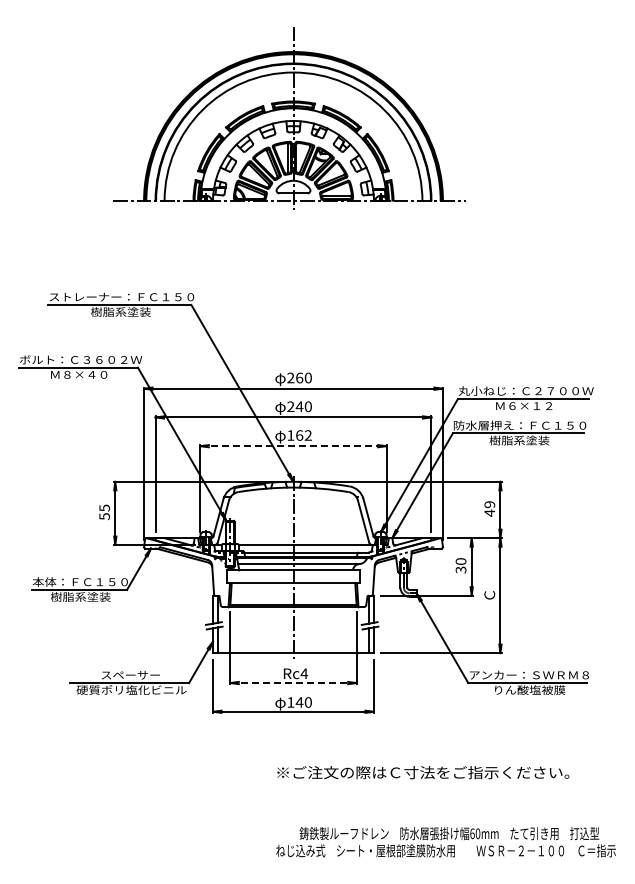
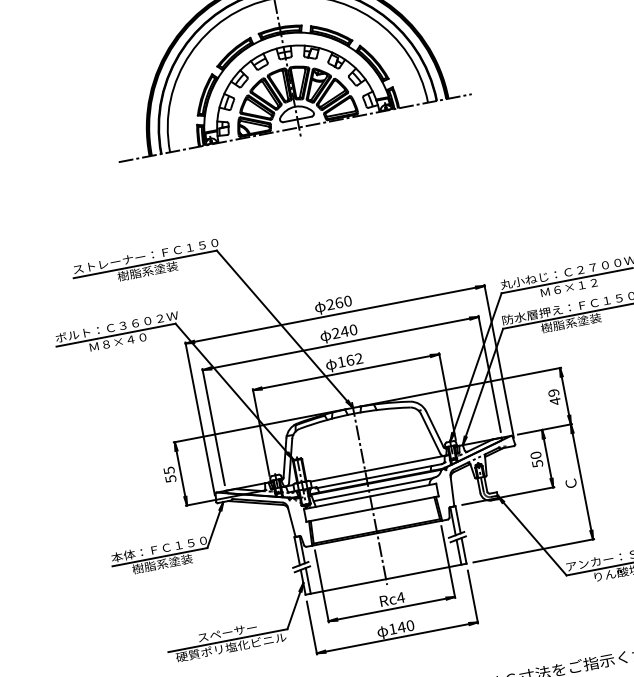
line: (294, 446) -> (347, 372), dashed -> solid
text: (460, 569) -> (536, 463), 30 -> 50
line: (294, 683) -> (392, 609), dashed -> solid

